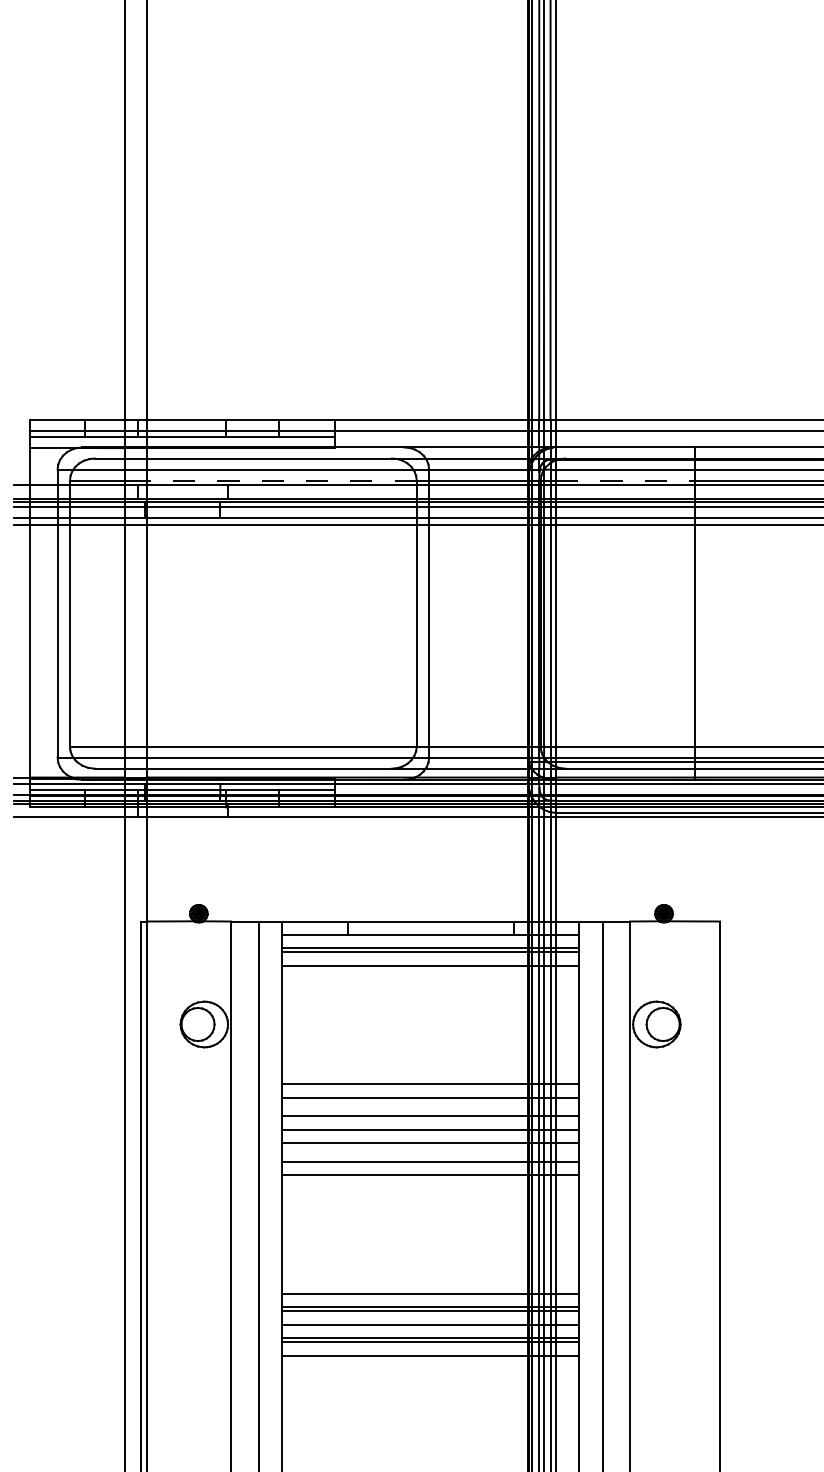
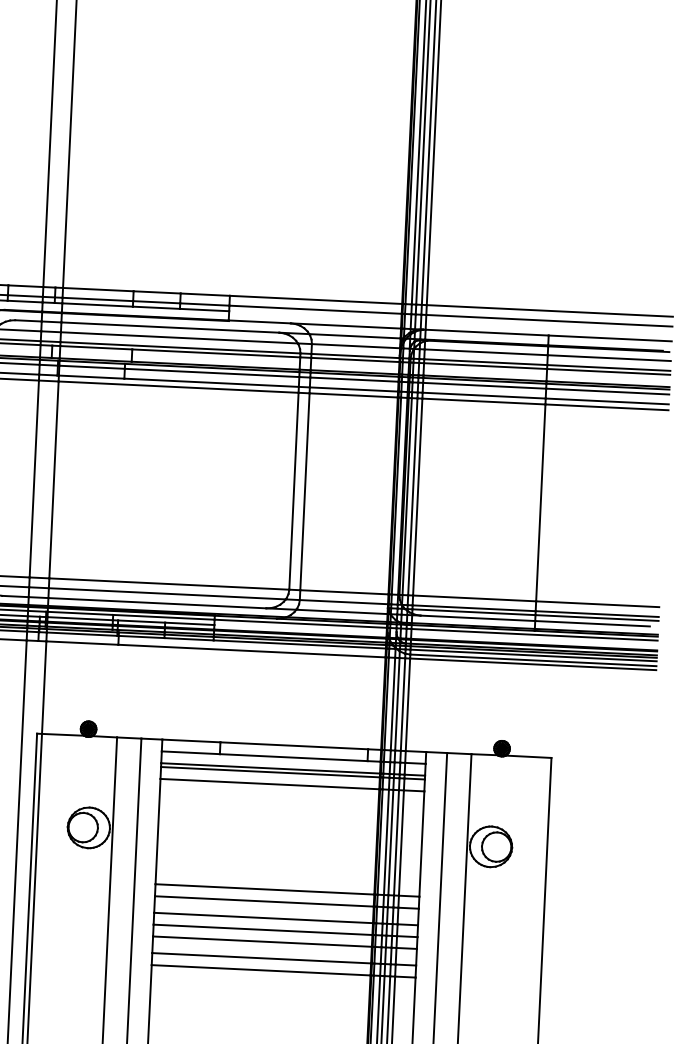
line: (281, 480) -> (180, 347), dashed -> solid
line: (625, 480) -> (485, 362), dashed -> solid

